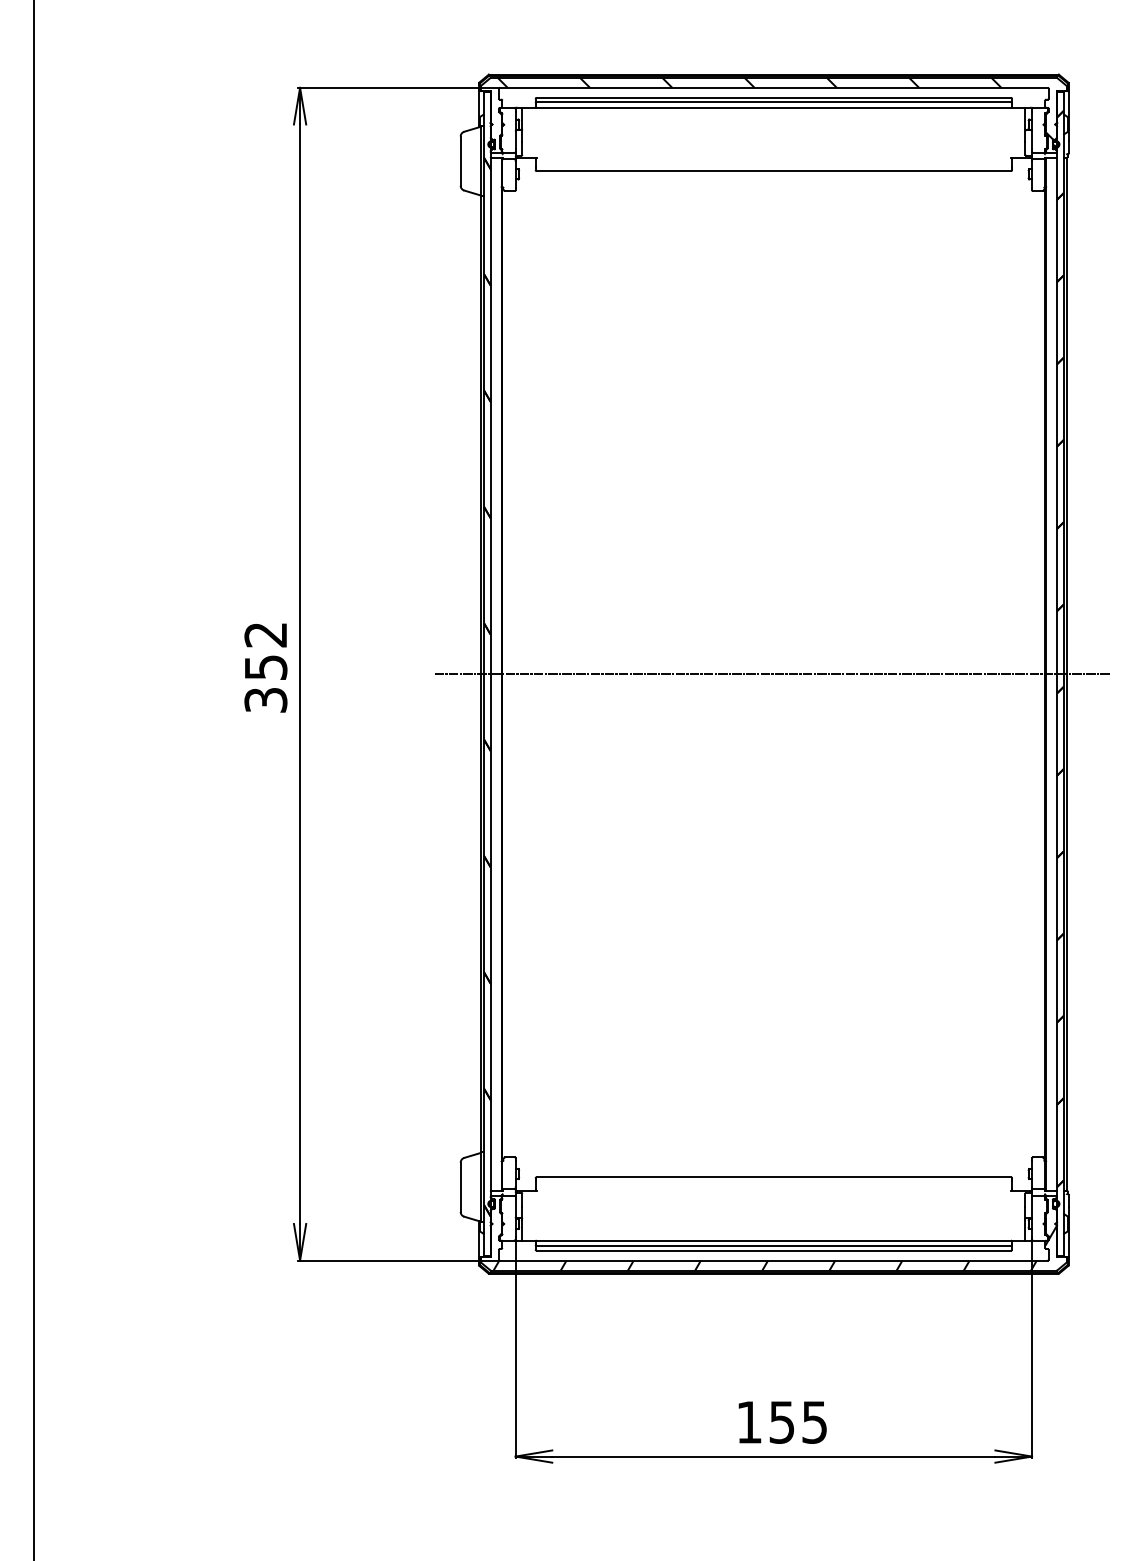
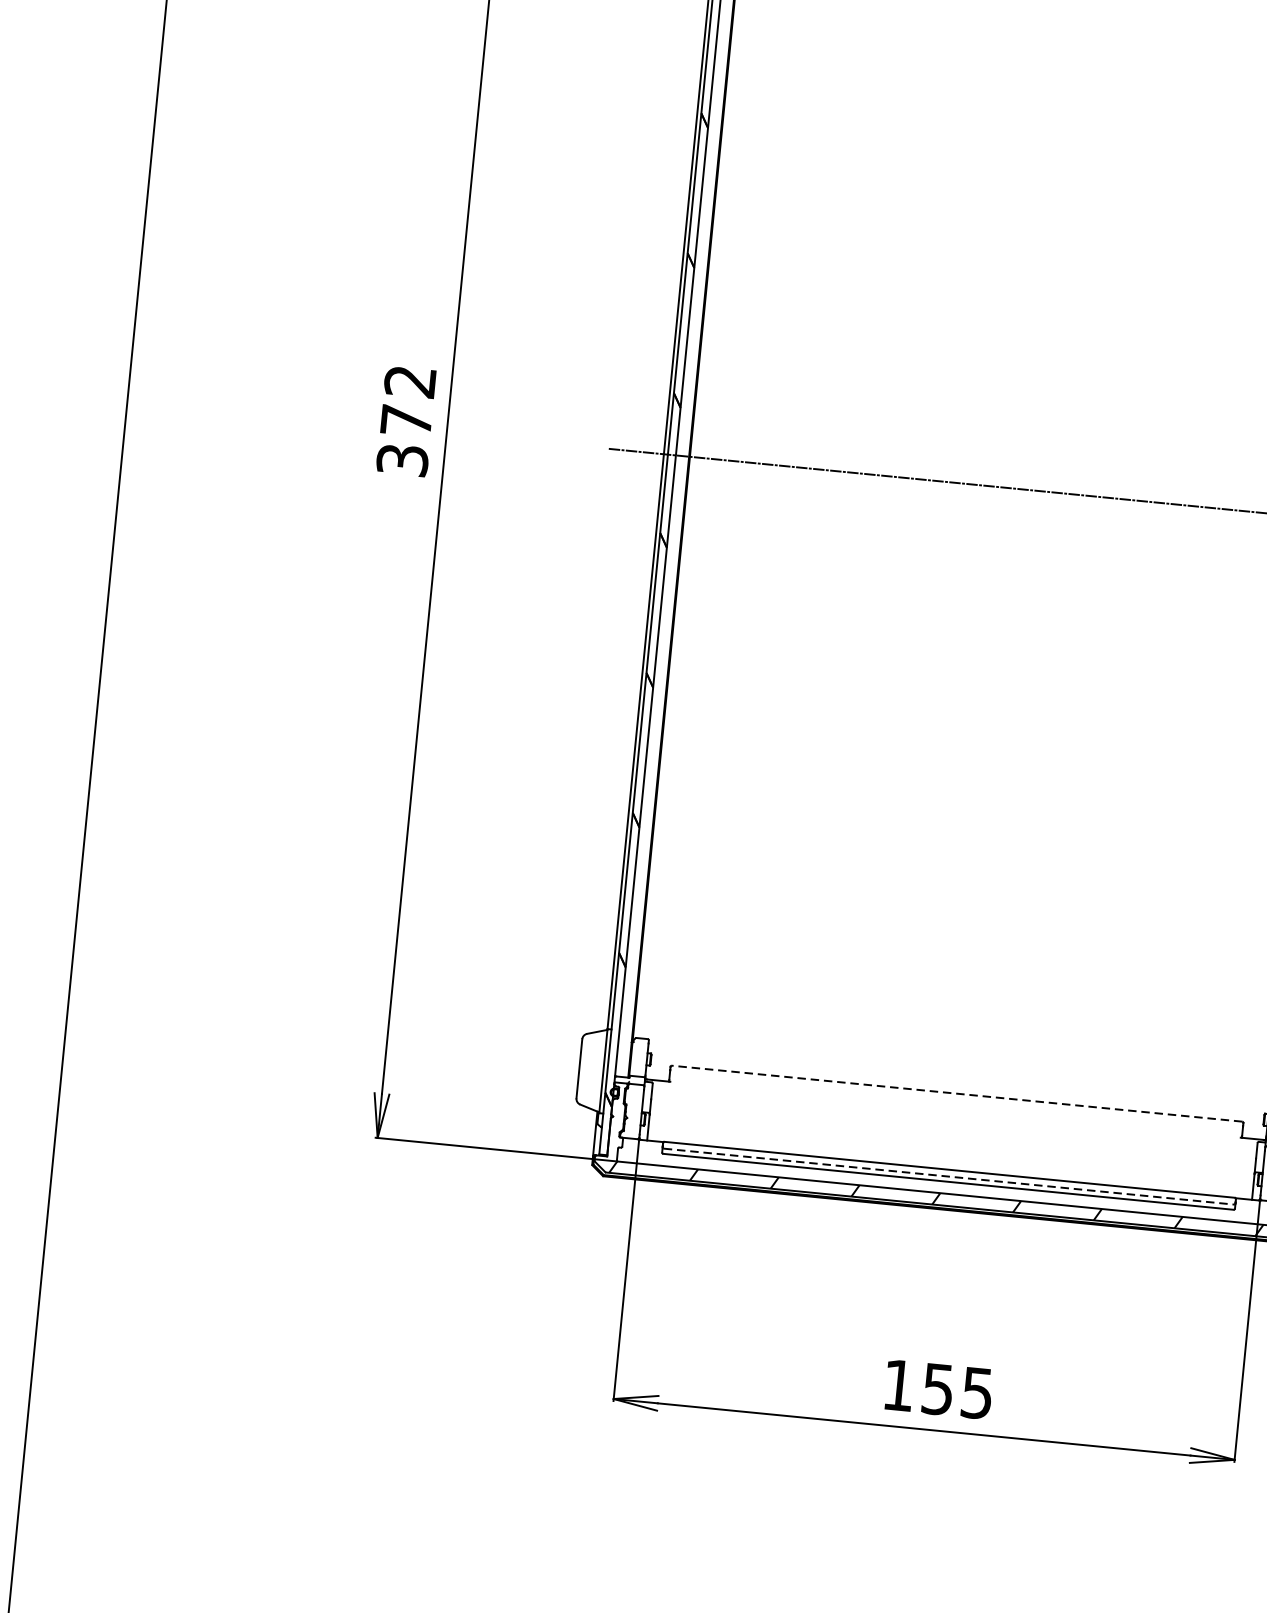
text: (266, 667) -> (407, 420), 352 -> 372
line: (773, 1177) -> (956, 1093), solid -> dashed
line: (774, 1246) -> (949, 1176), solid -> dashed

